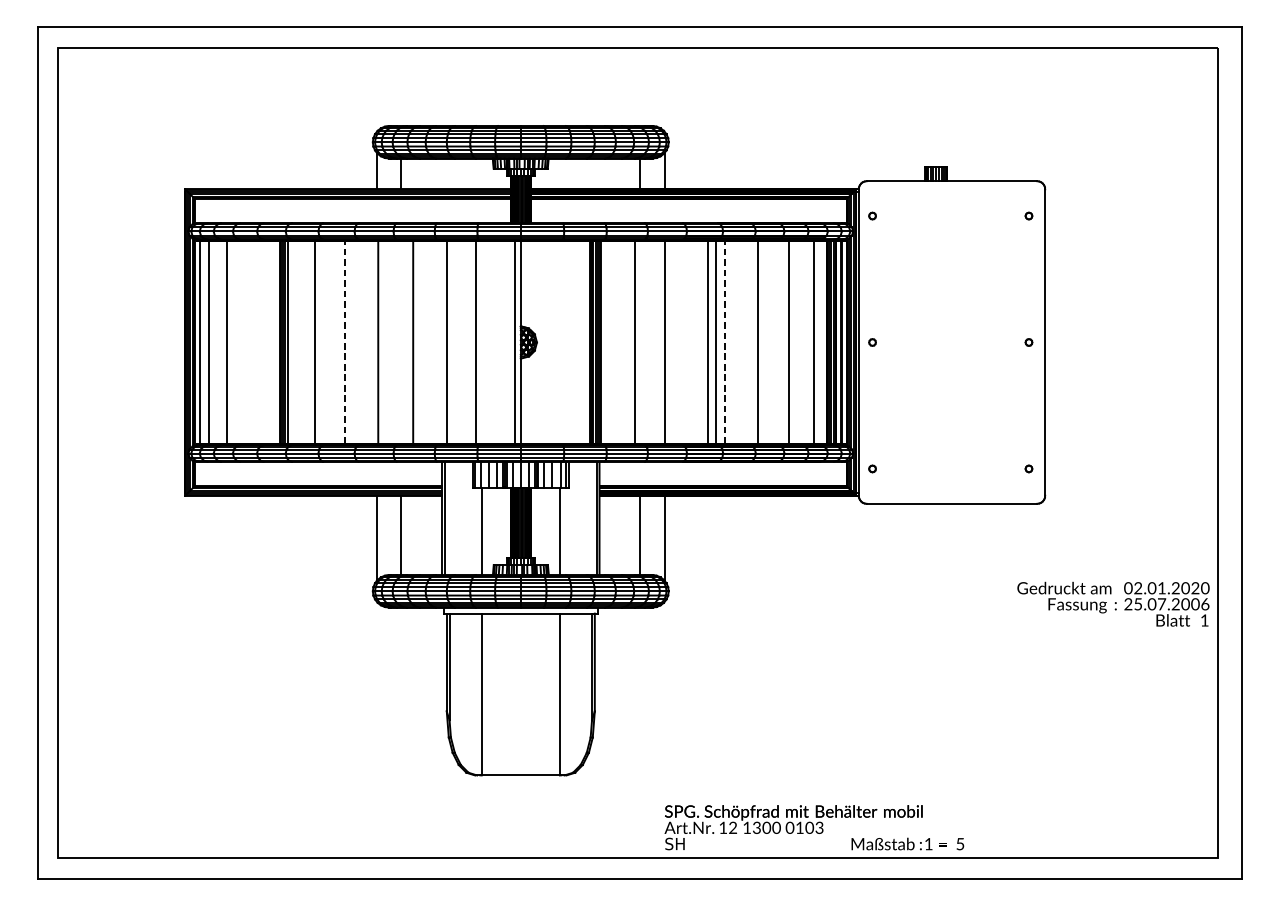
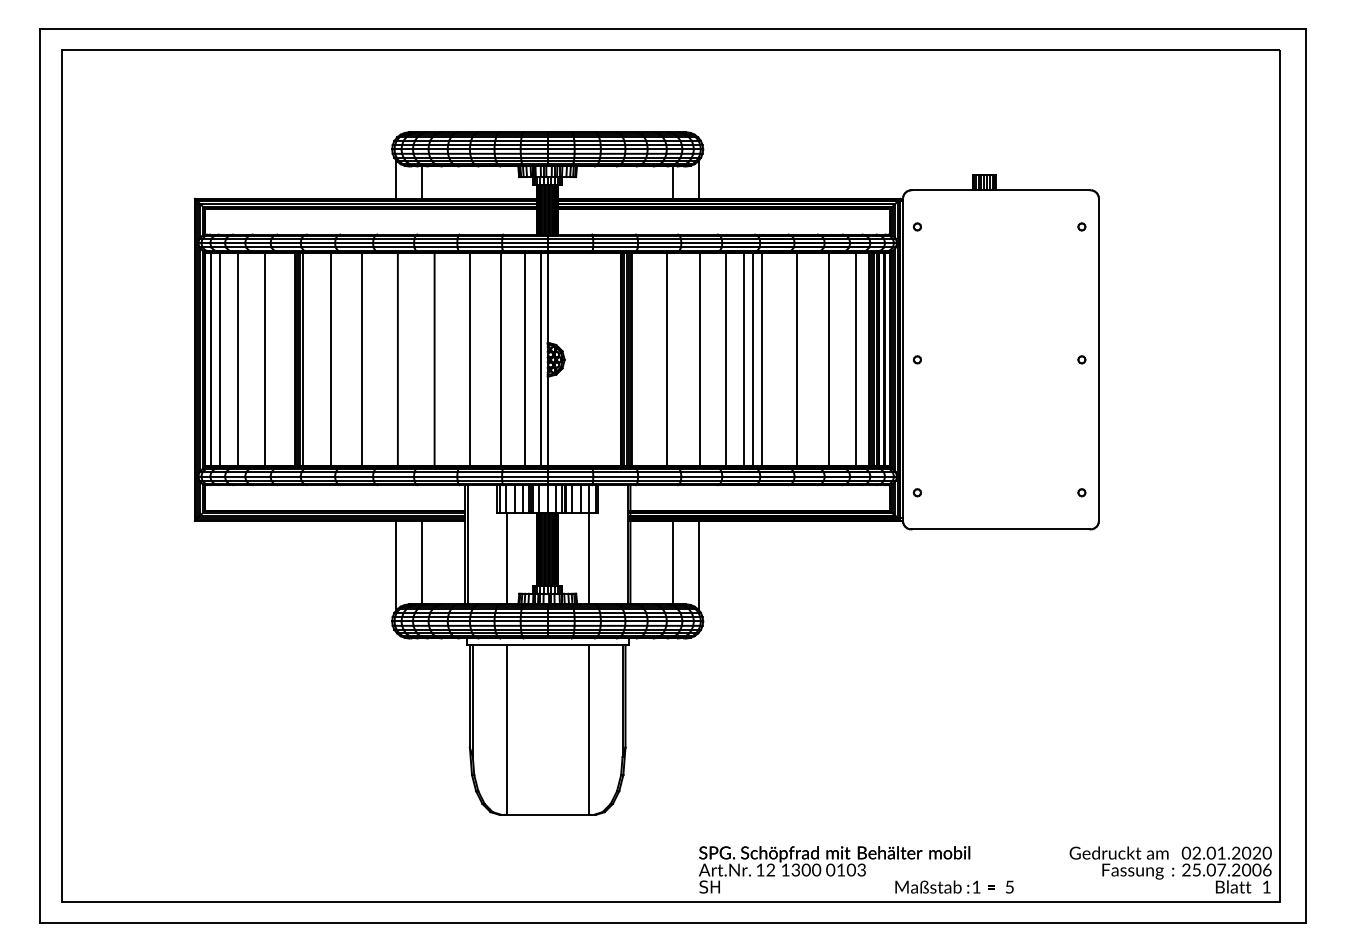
line: (251, 342) -> (264, 359), added
line: (344, 342) -> (362, 359), dashed -> solid
line: (499, 342) -> (525, 359), added
line: (689, 342) -> (725, 359), added
line: (724, 342) -> (761, 359), dashed -> solid
text: (1113, 603) -> (1170, 869), moved

